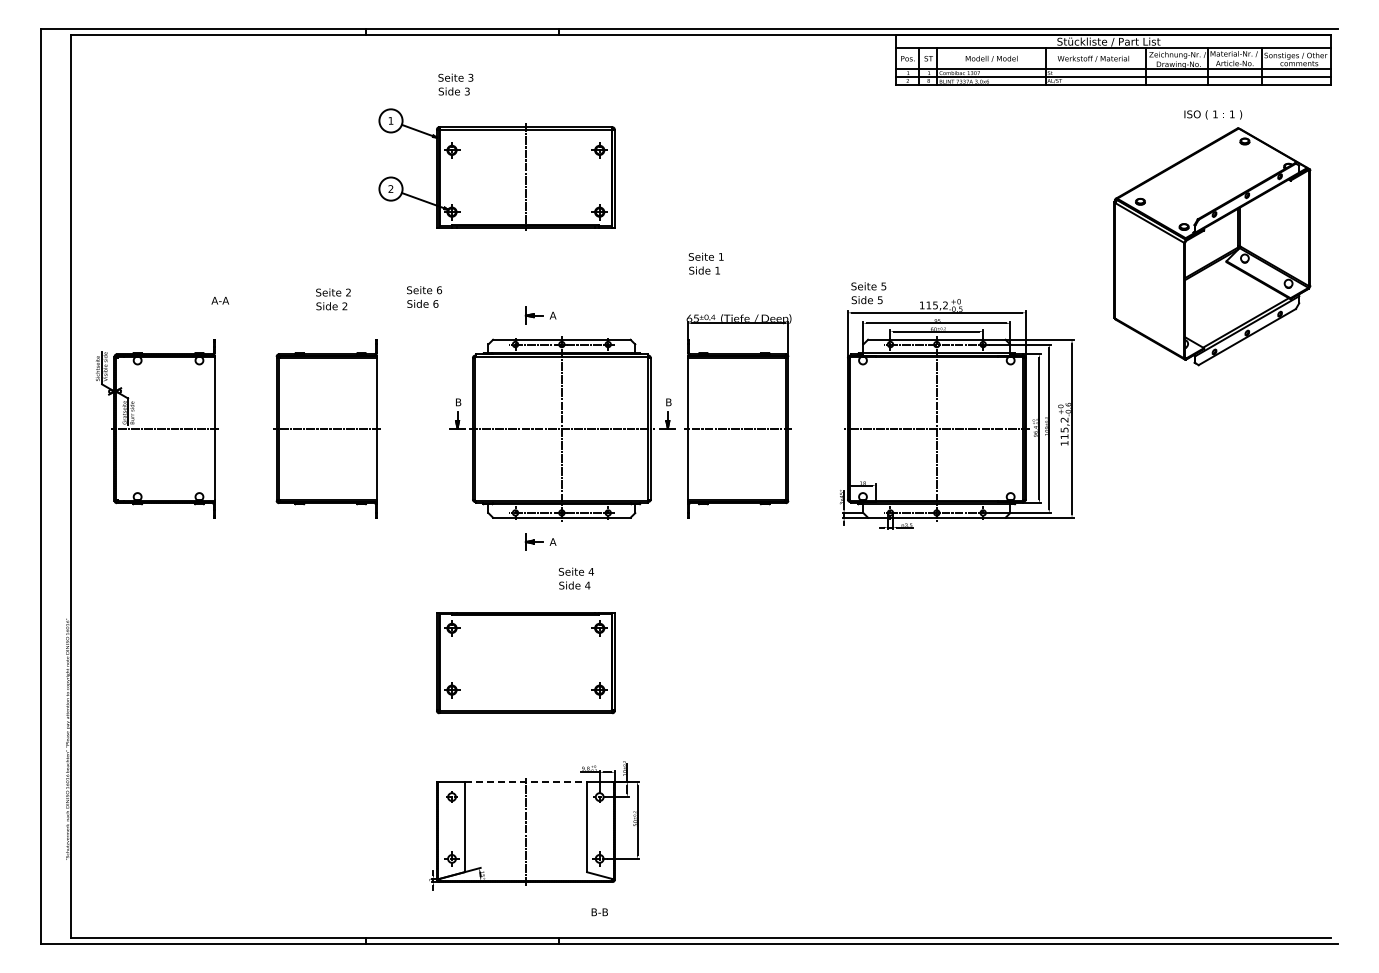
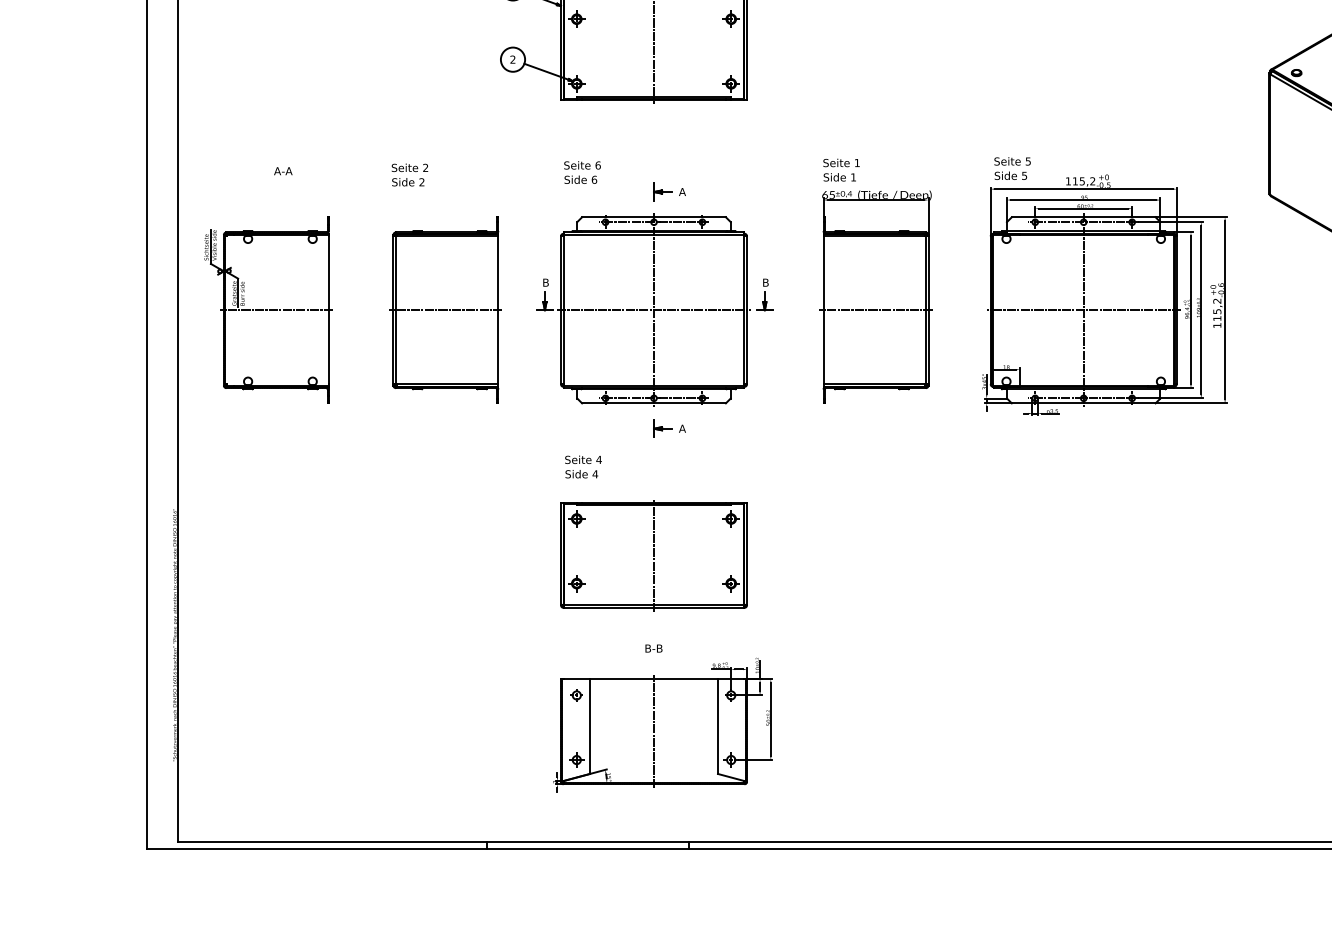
text: (705, 263) -> (840, 169), moved
text: (424, 296) -> (582, 172), moved
text: (333, 299) -> (410, 175), moved
text: (220, 300) -> (283, 170), moved
part: (562, 428) -> (654, 310), moved
text: (576, 578) -> (583, 466), moved
line: (525, 663) -> (653, 555), added
line: (526, 781) -> (654, 679), dashed -> solid
text: (599, 912) -> (653, 648), moved

